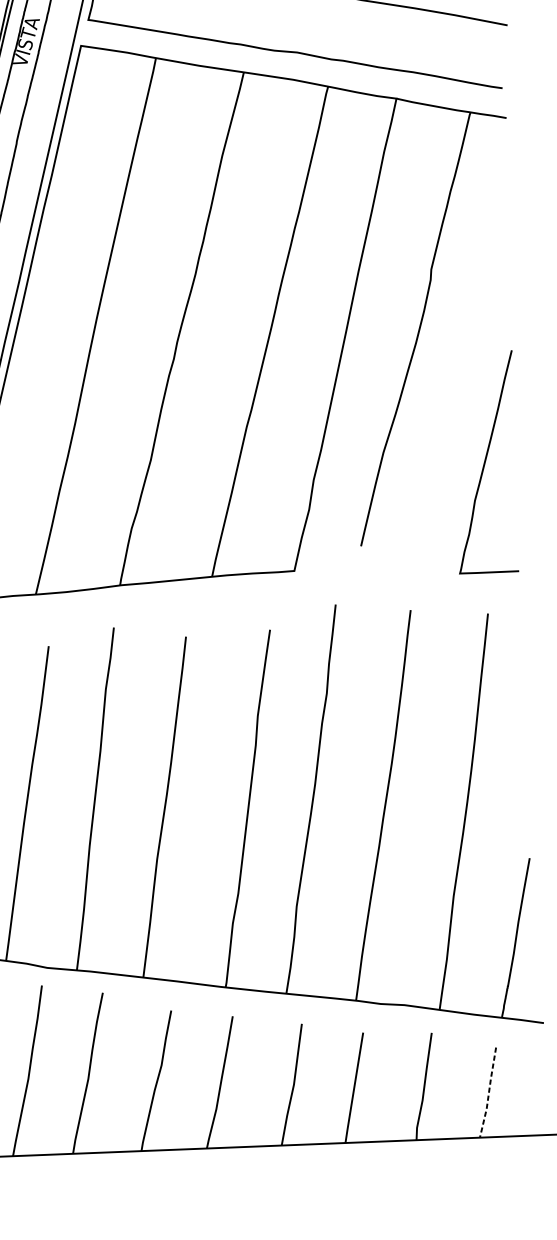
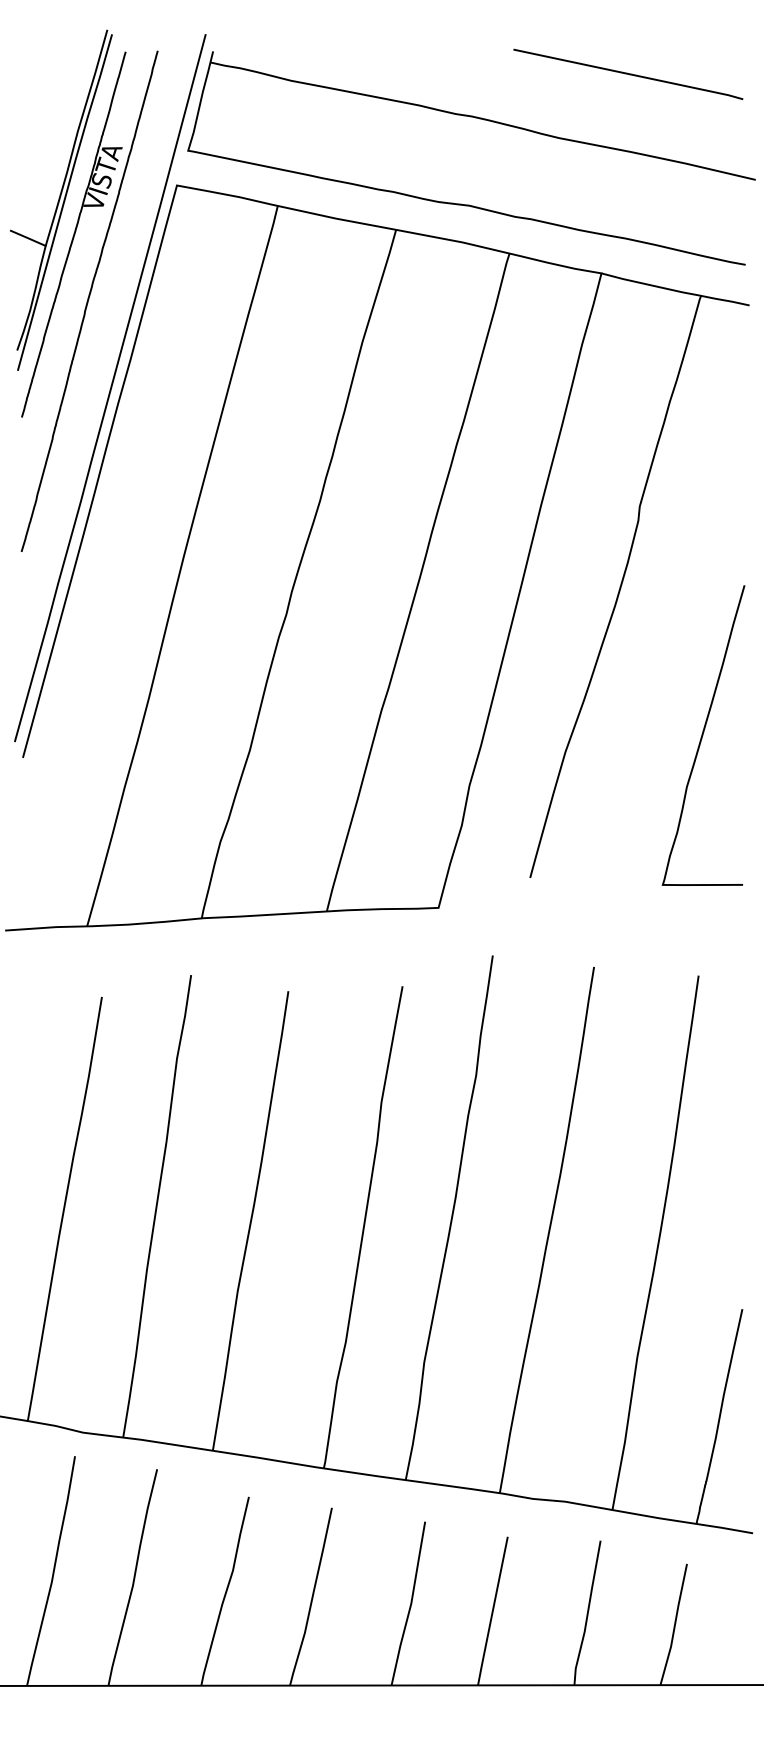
curve: (485, 462) -> (703, 735), moved
line: (489, 1092) -> (675, 1624), dashed -> solid

